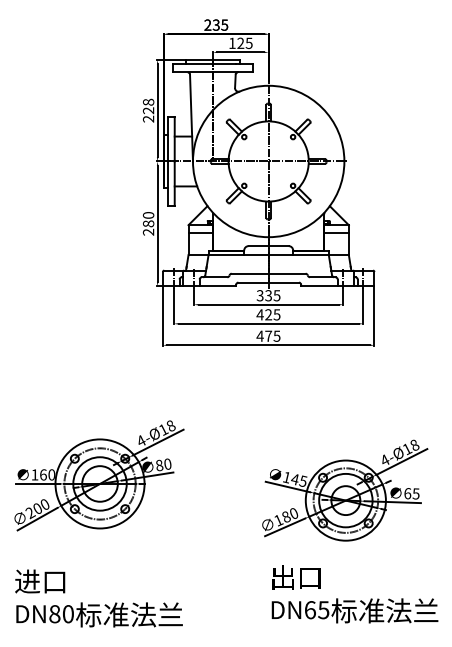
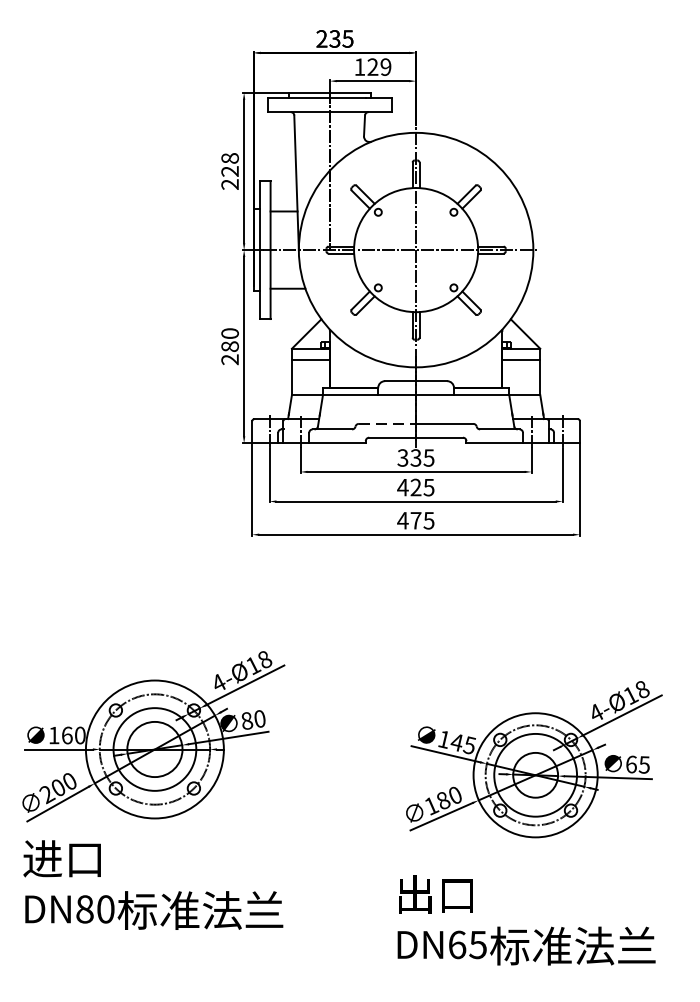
text: (248, 42) -> (384, 65), 125 -> 129
line: (250, 273) -> (387, 423), solid -> dashed
text: (354, 594) -> (525, 920), moved
text: (98, 598) -> (152, 885), moved

